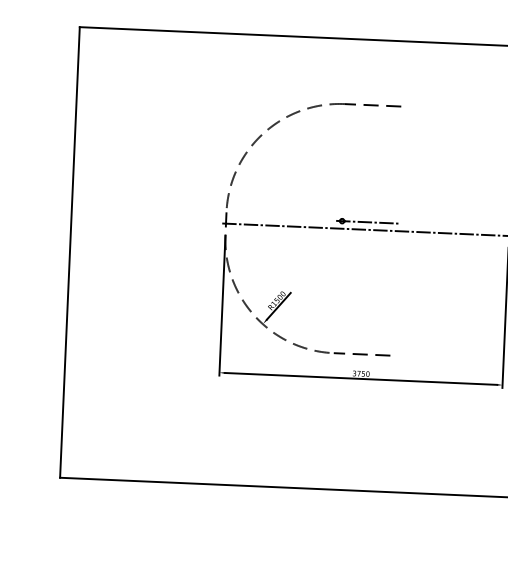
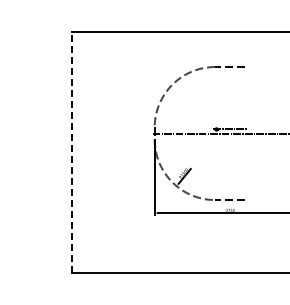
line: (70, 252) -> (72, 152), solid -> dashed

